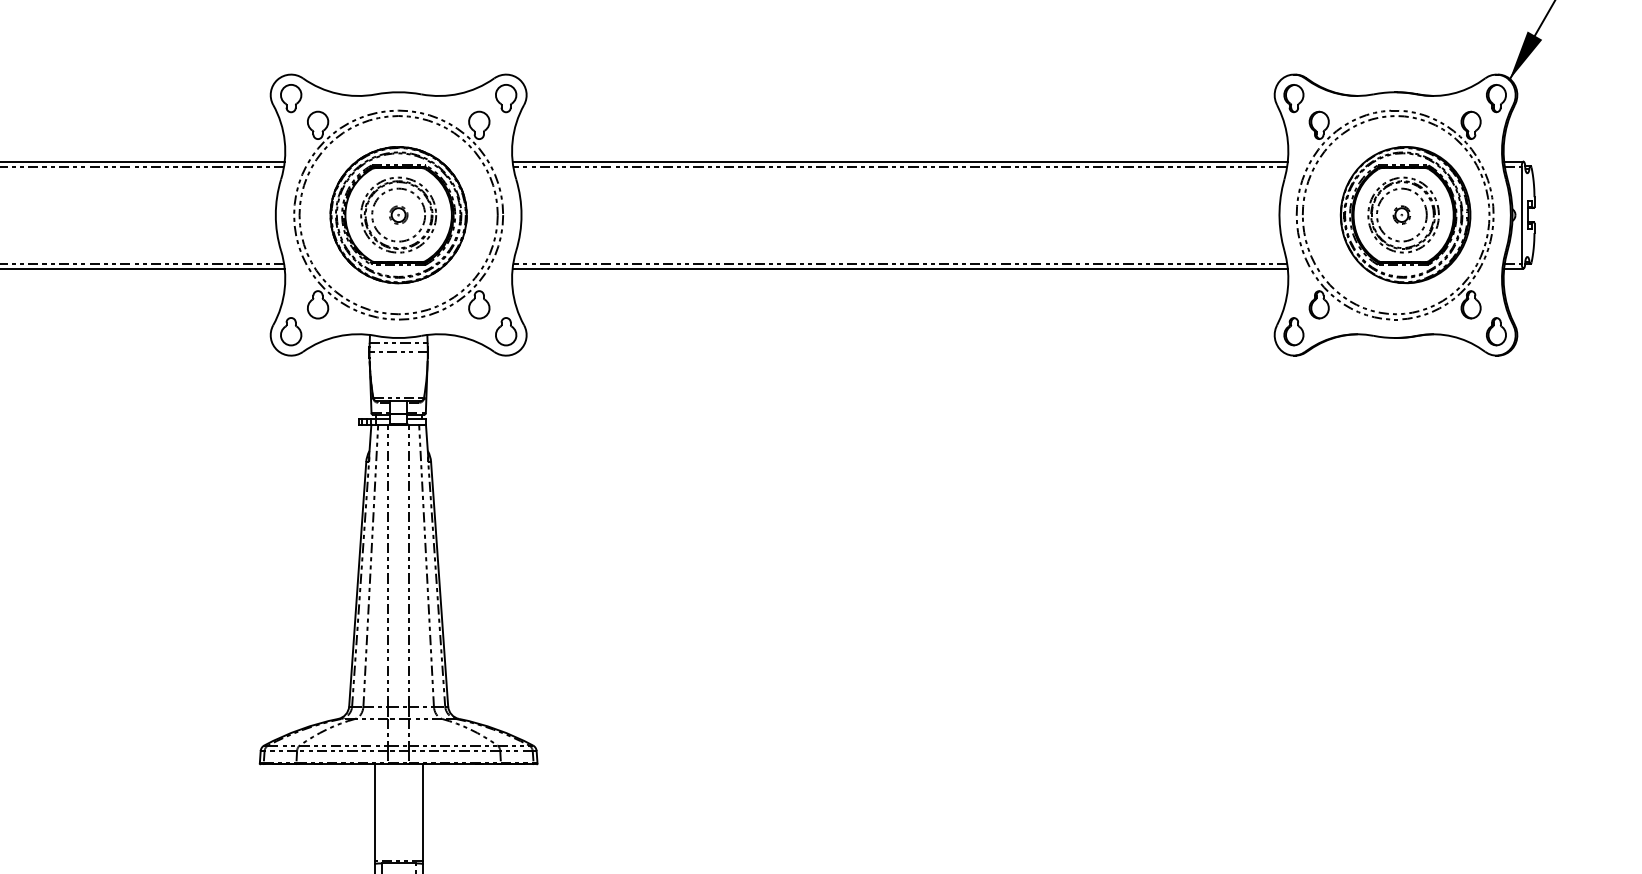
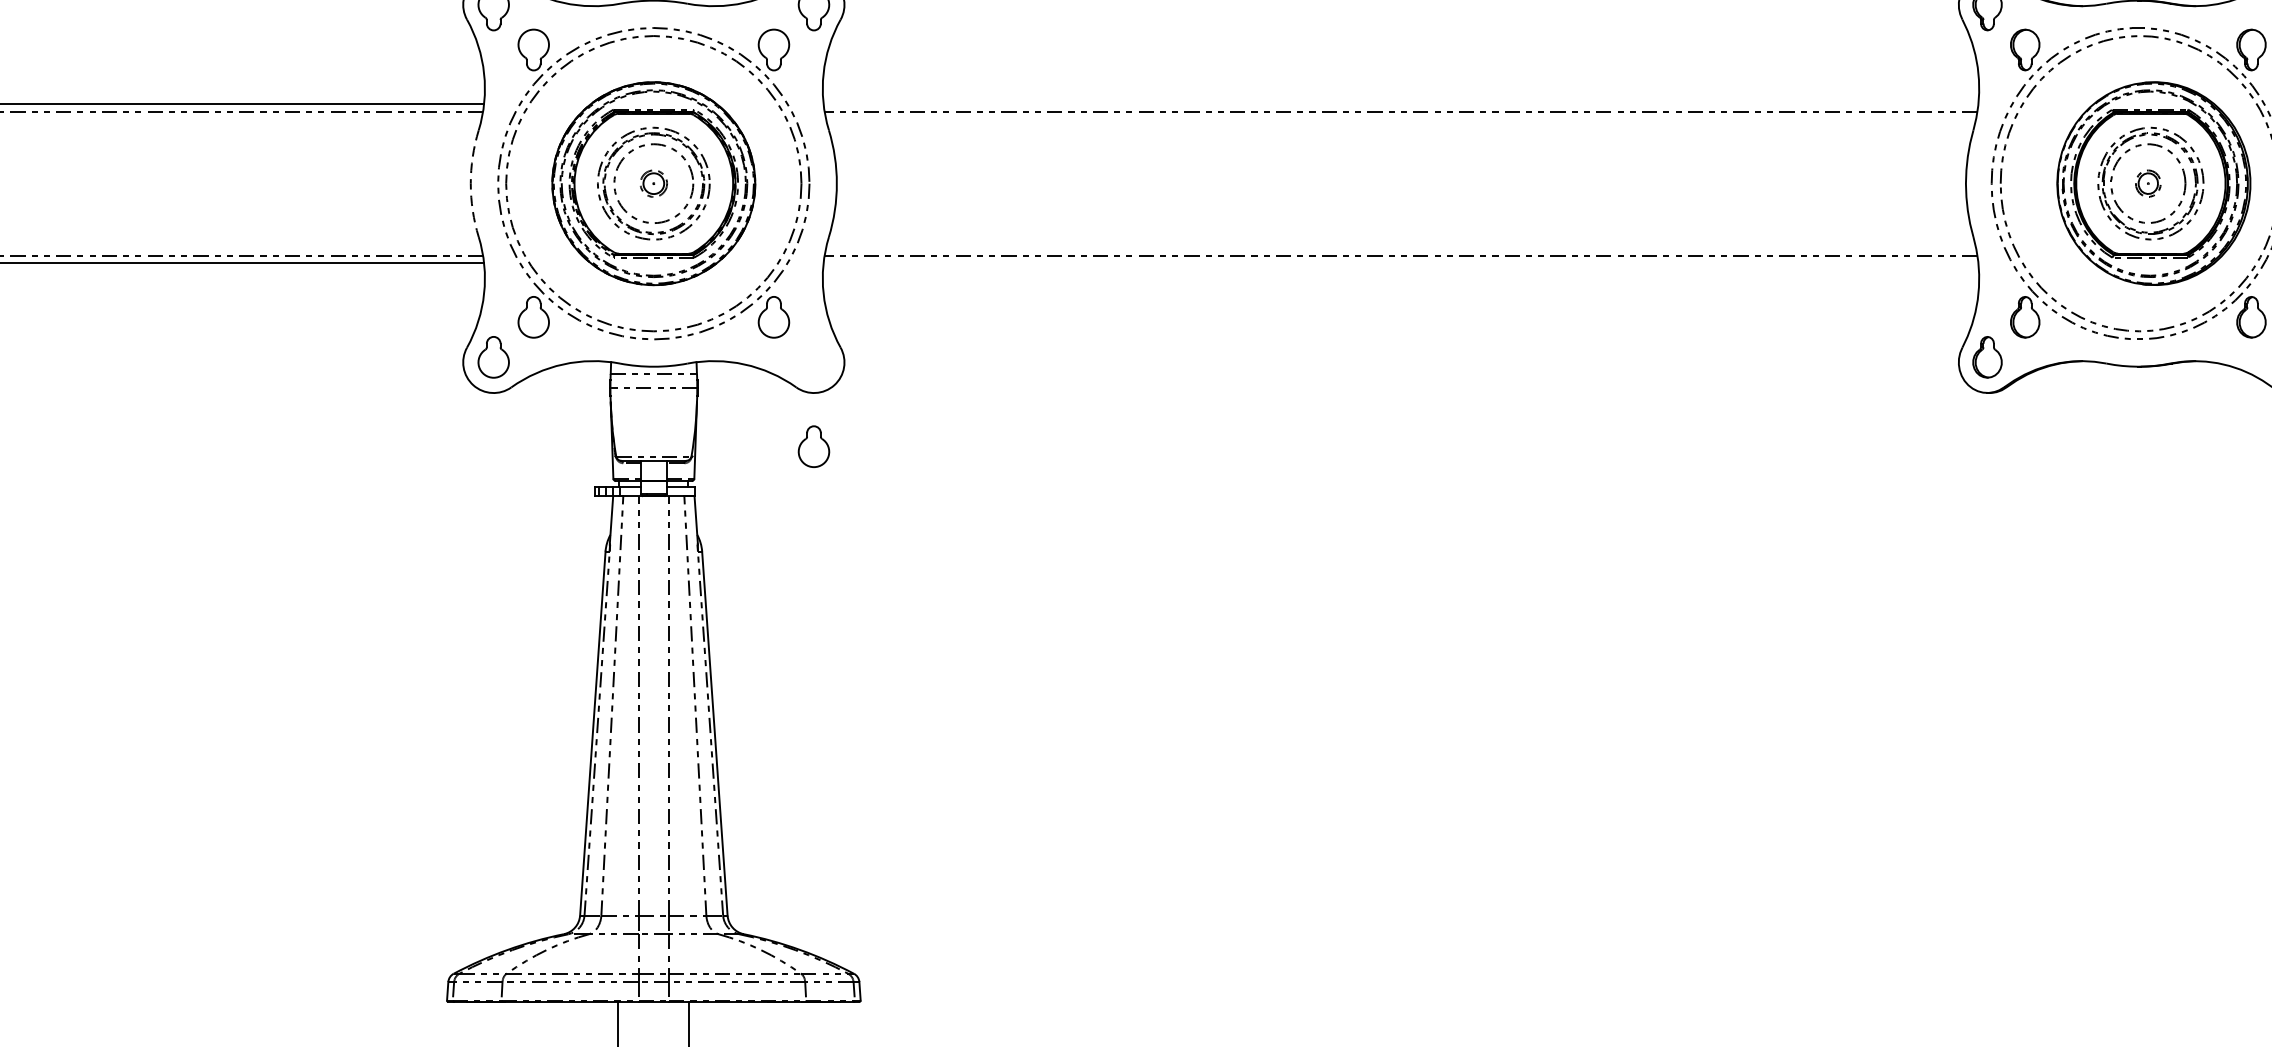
line: (899, 161) -> (1399, 103), removed
arc: (275, 215) -> (470, 184), solid -> dashed
line: (899, 268) -> (1399, 263), removed
part: (506, 331) -> (814, 446), moved

